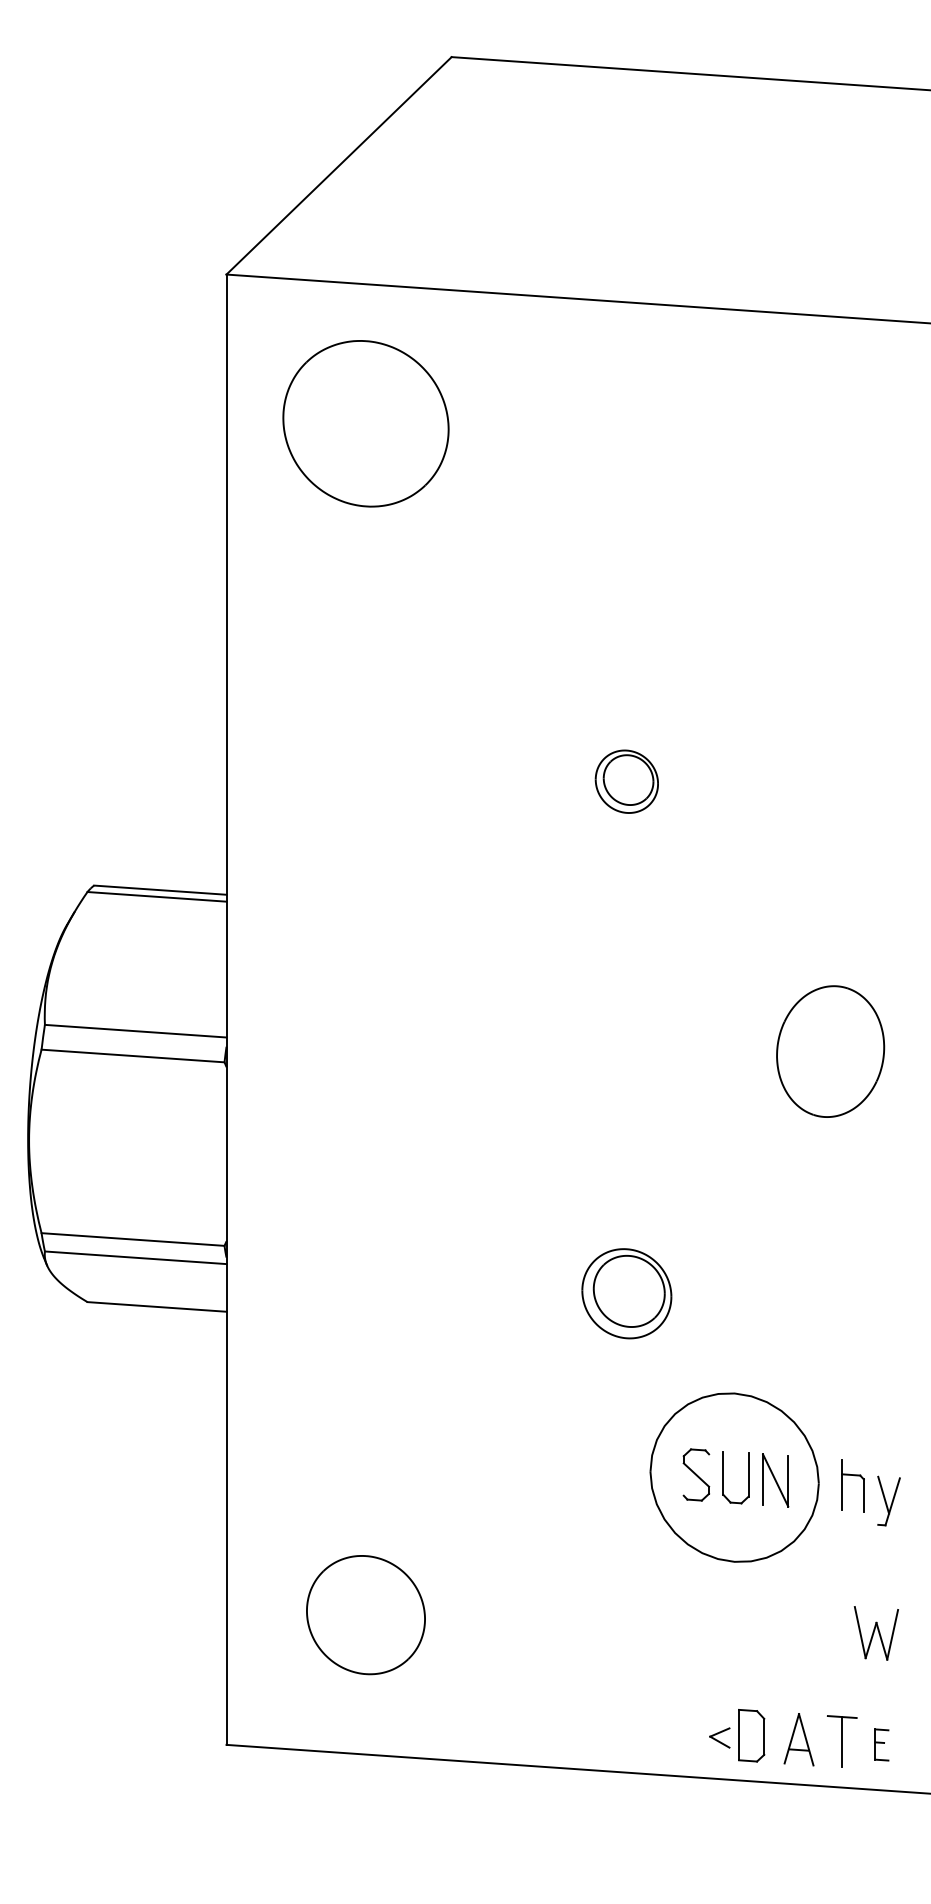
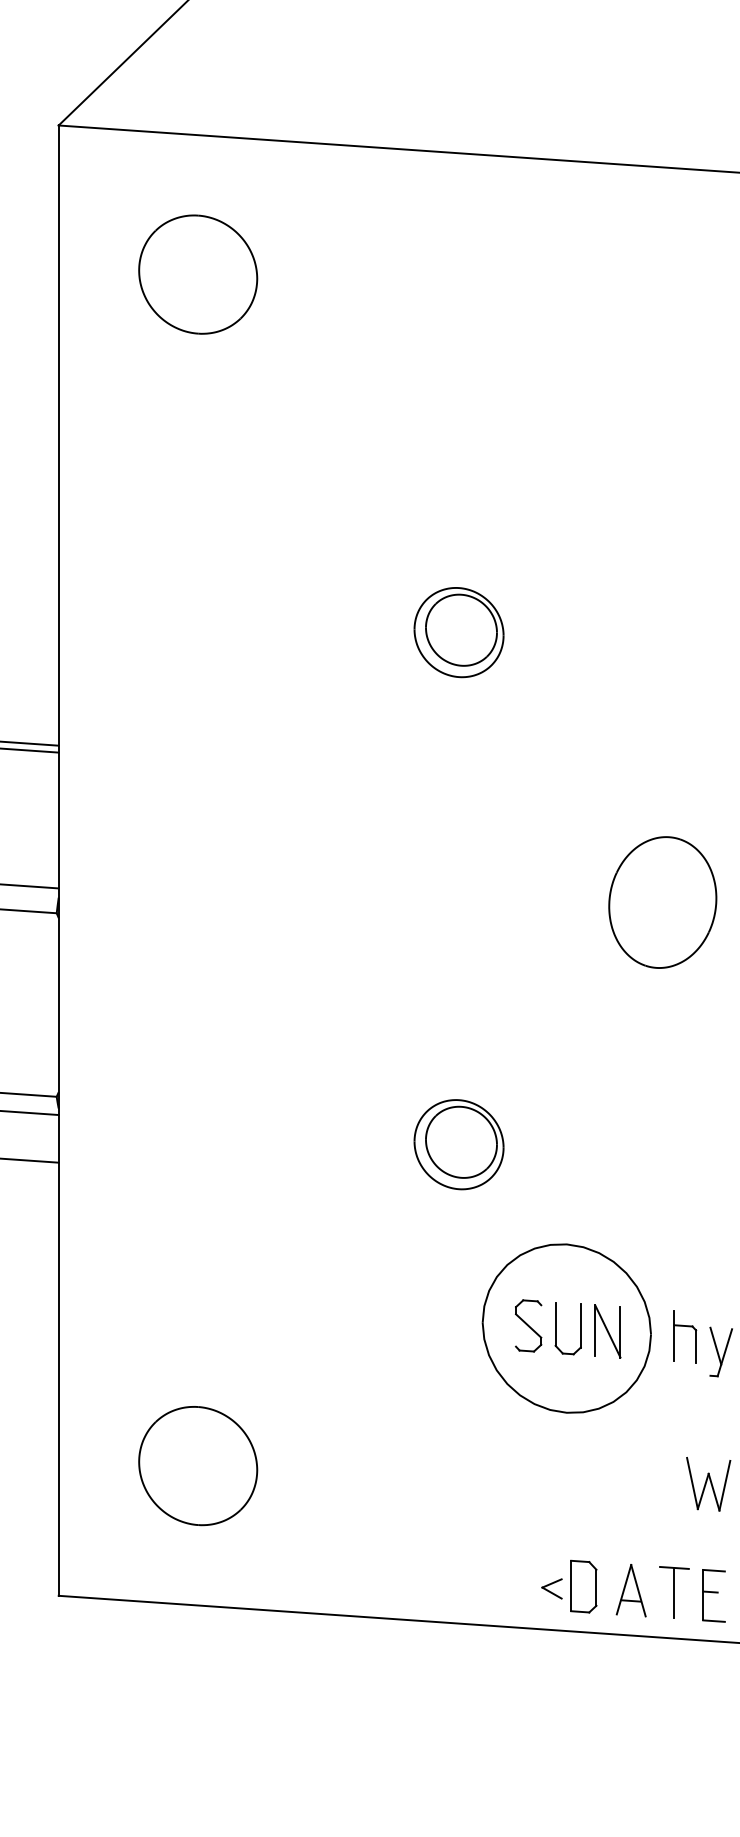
part: (365, 423) -> (197, 274), size x0.71
part: (626, 781) -> (458, 632), size x1.43
part: (881, 1744) -> (713, 1595), size x1.67

